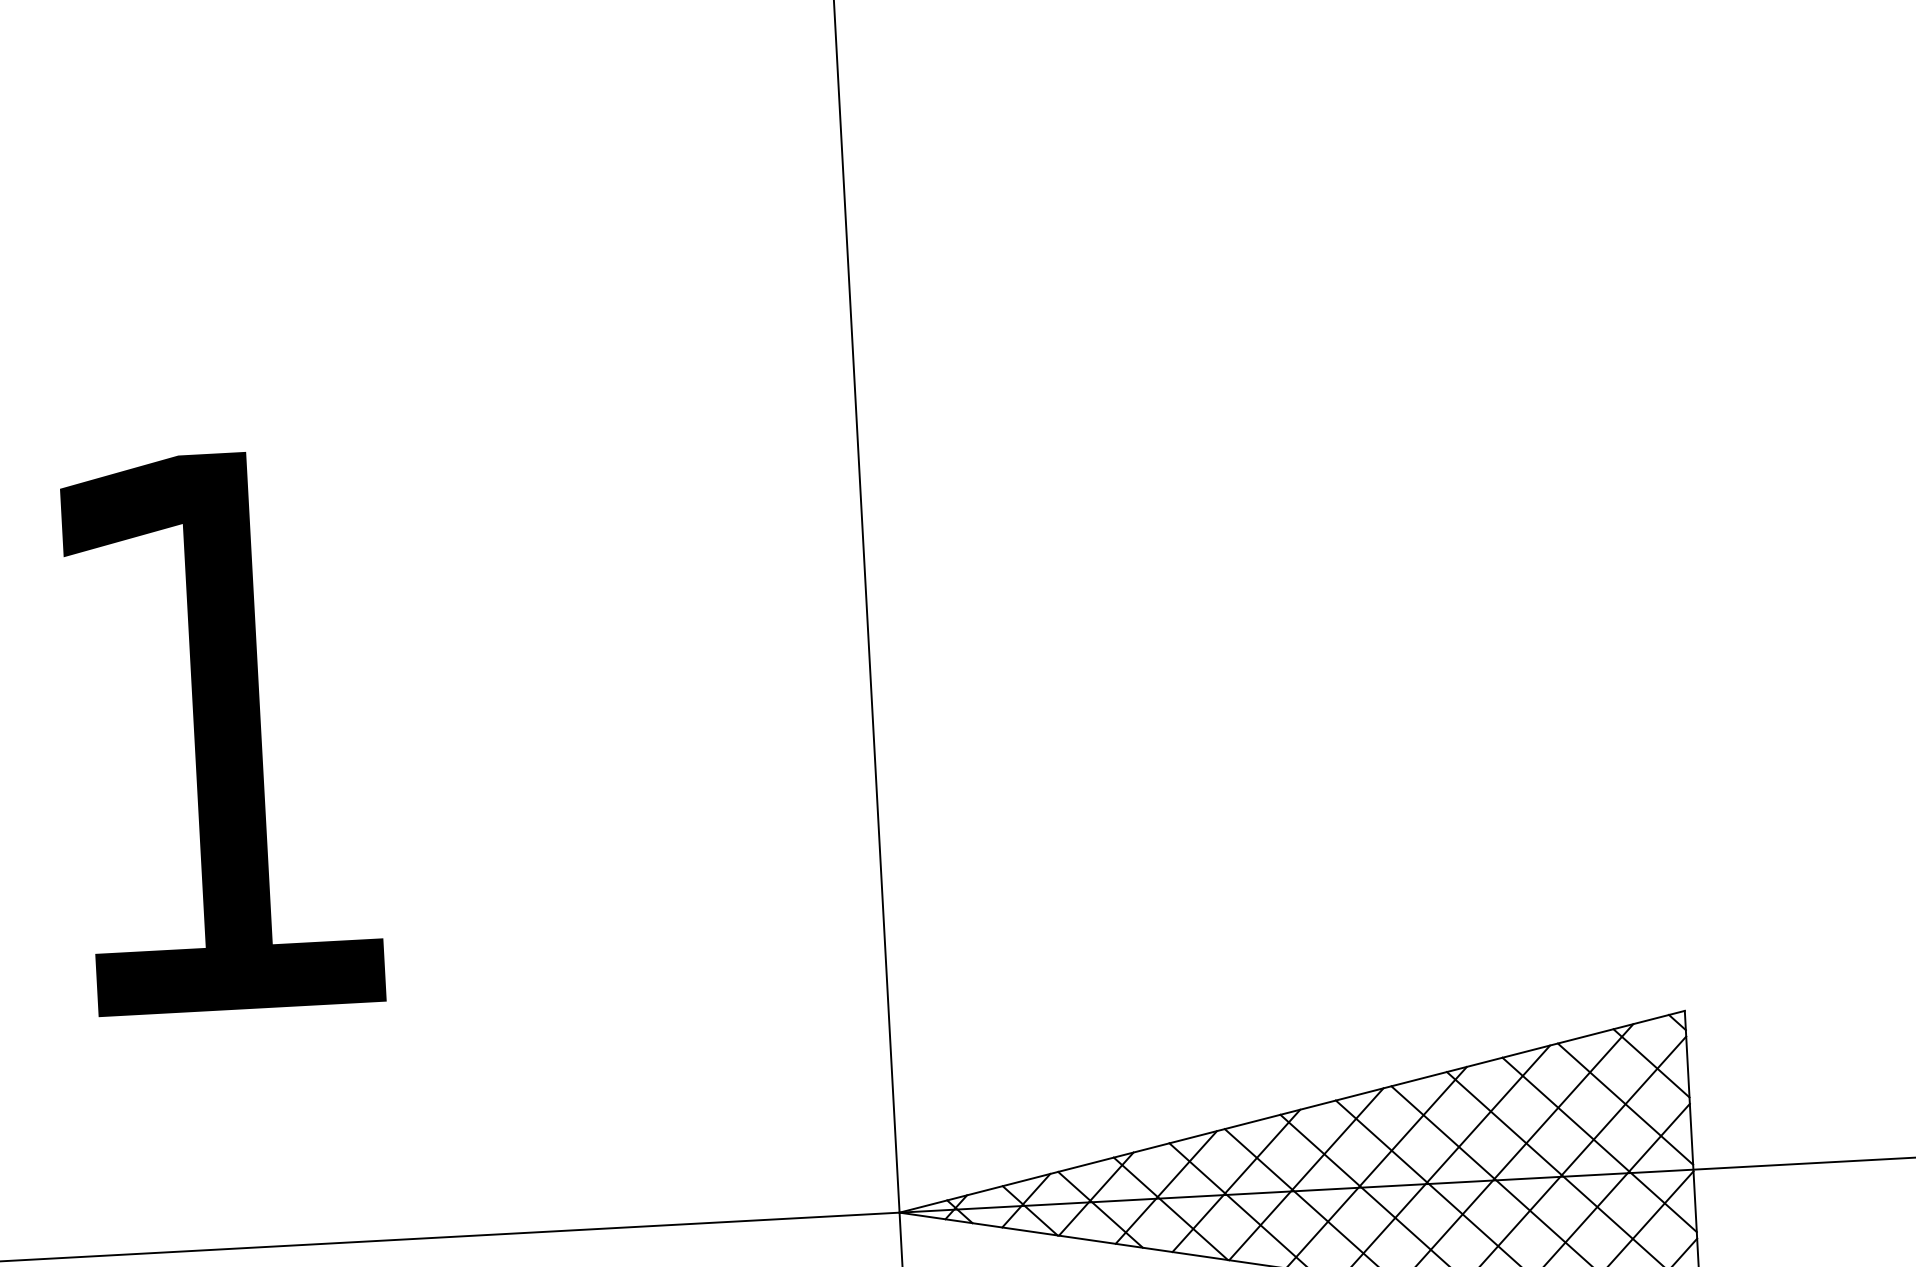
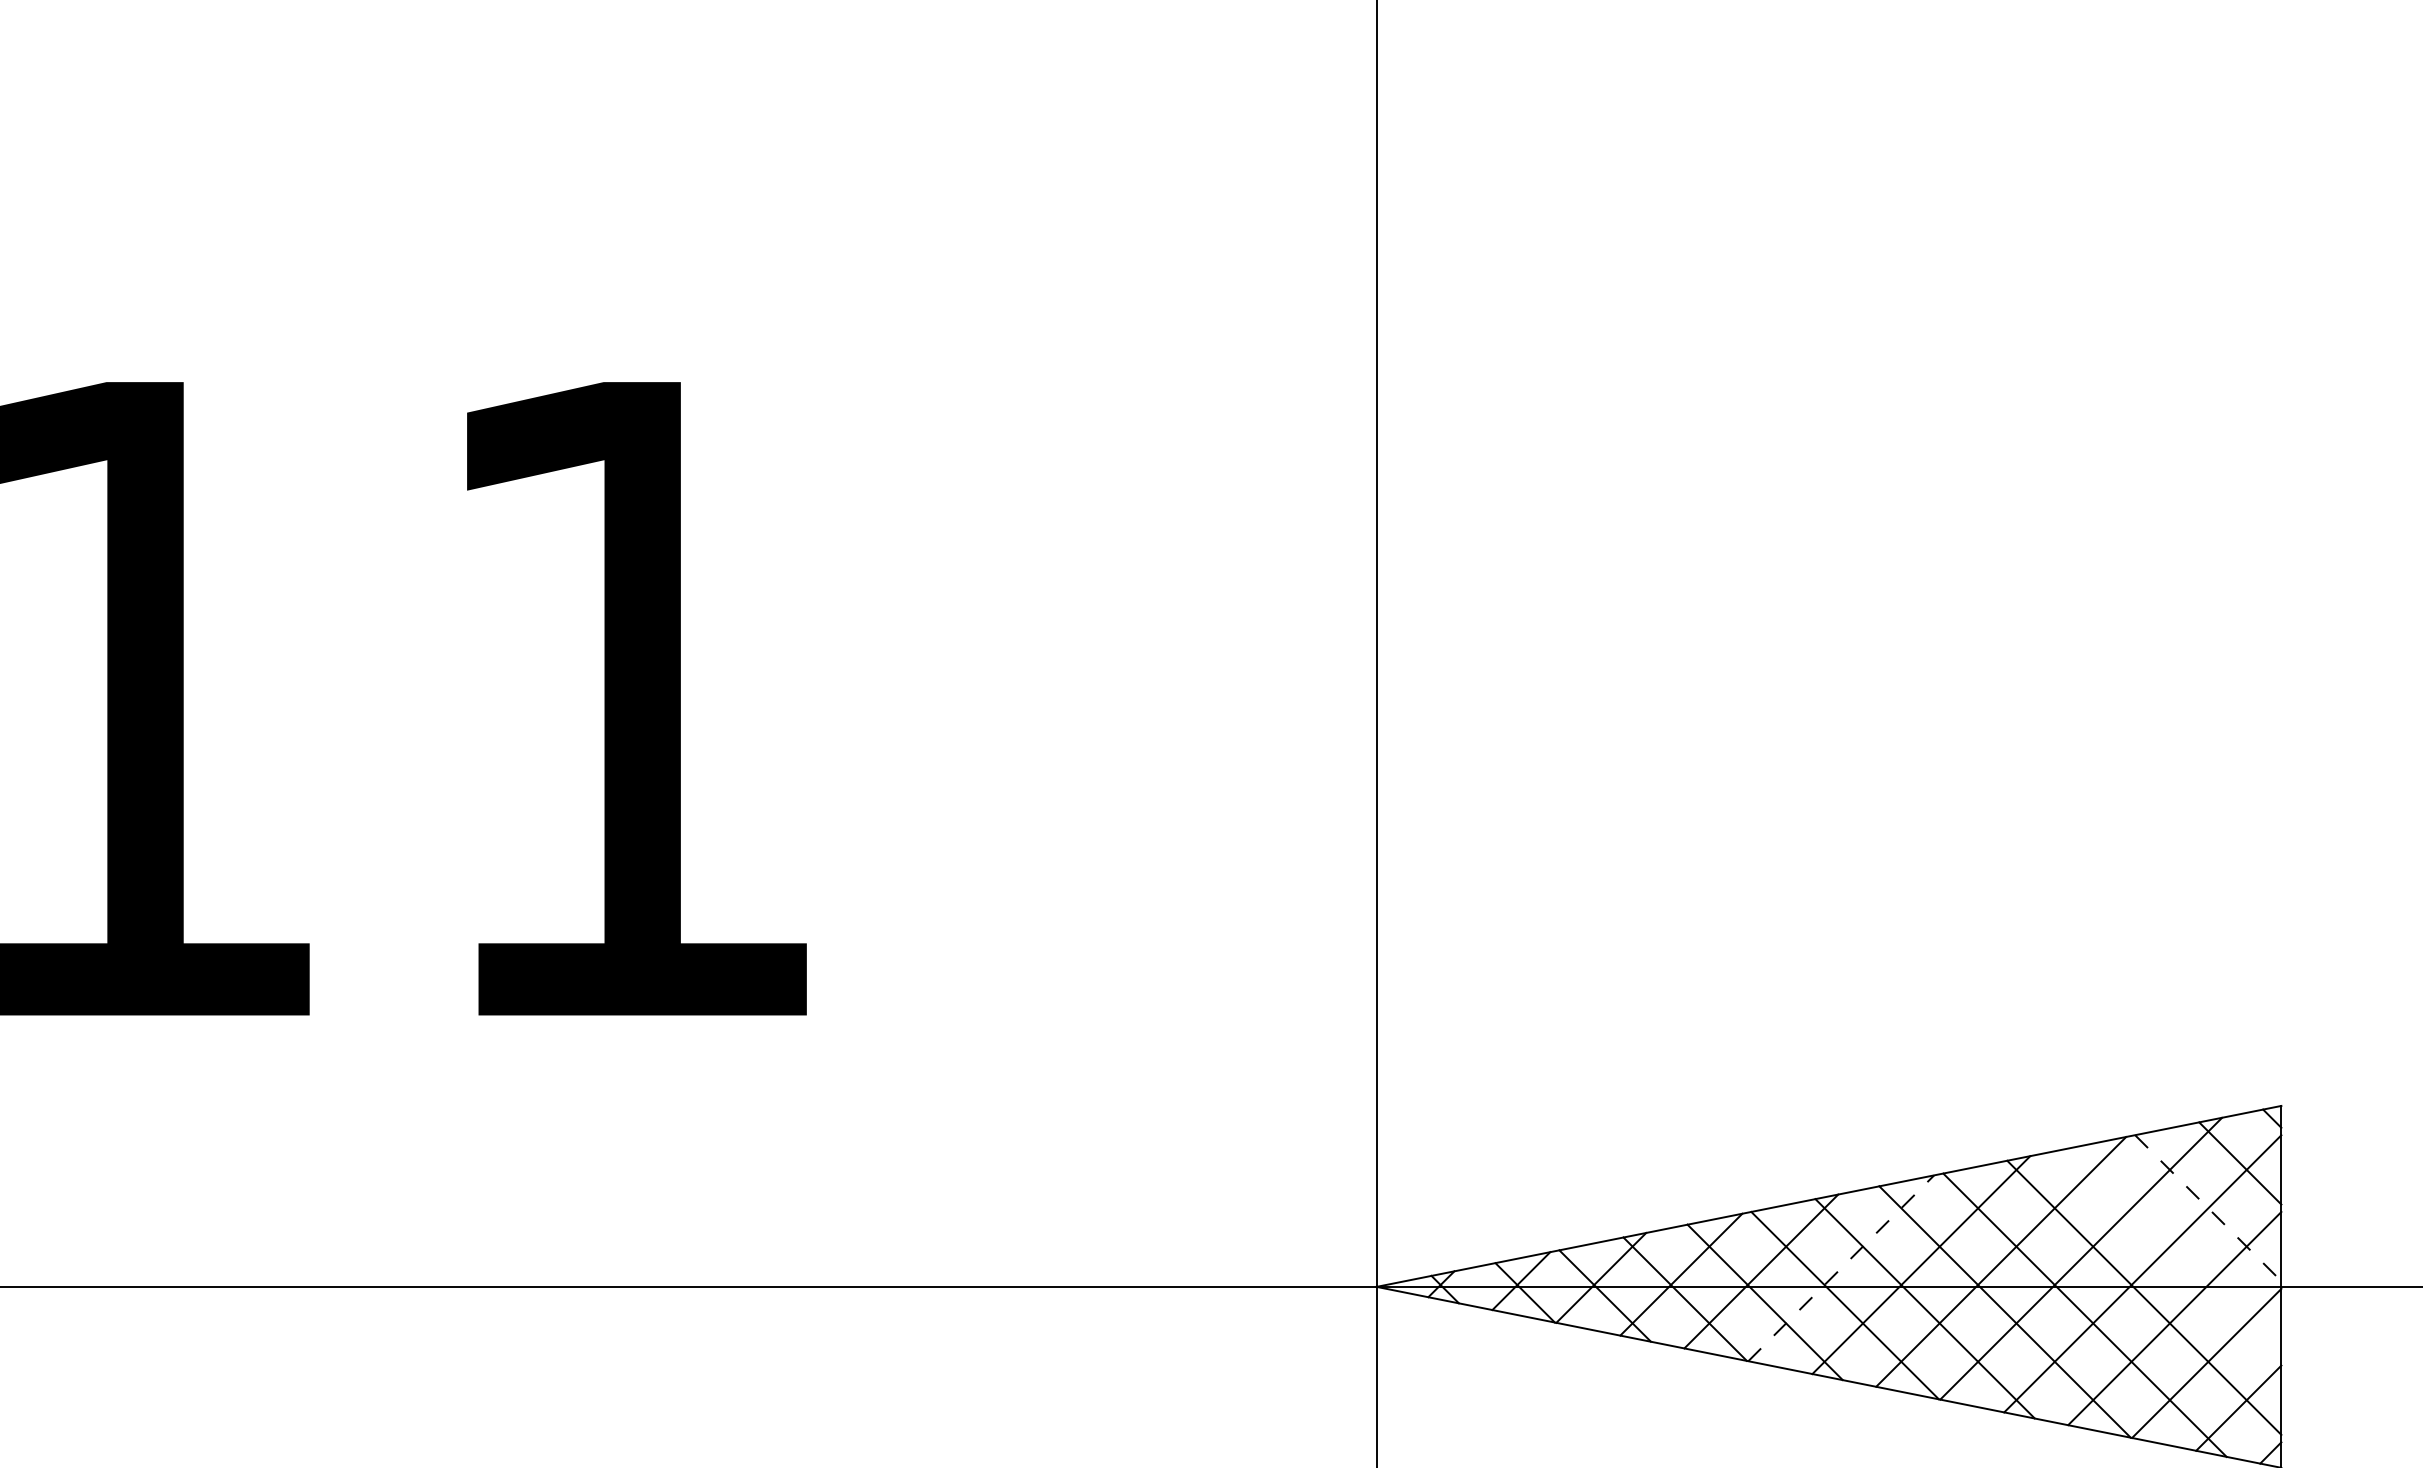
line: (1625, 1104) -> (2208, 1208), solid -> dashed
line: (1599, 1144) -> (2176, 1252), removed
line: (1306, 1173) -> (1841, 1267), solid -> dashed

